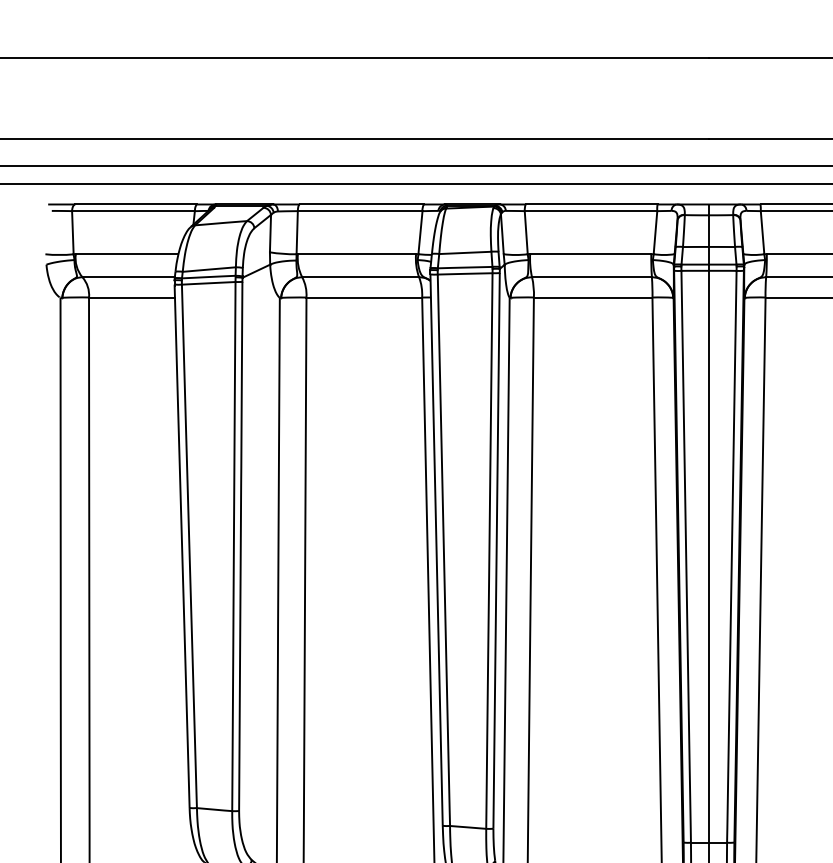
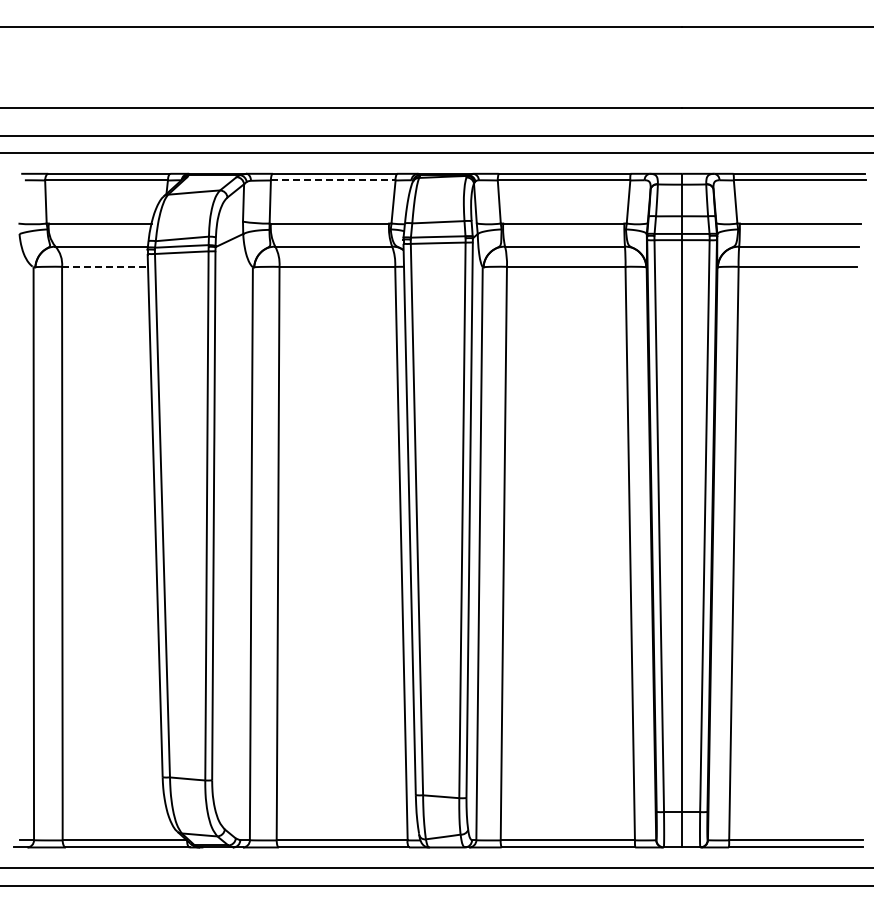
line: (360, 211) -> (333, 180), solid -> dashed
line: (131, 297) -> (104, 266), solid -> dashed

